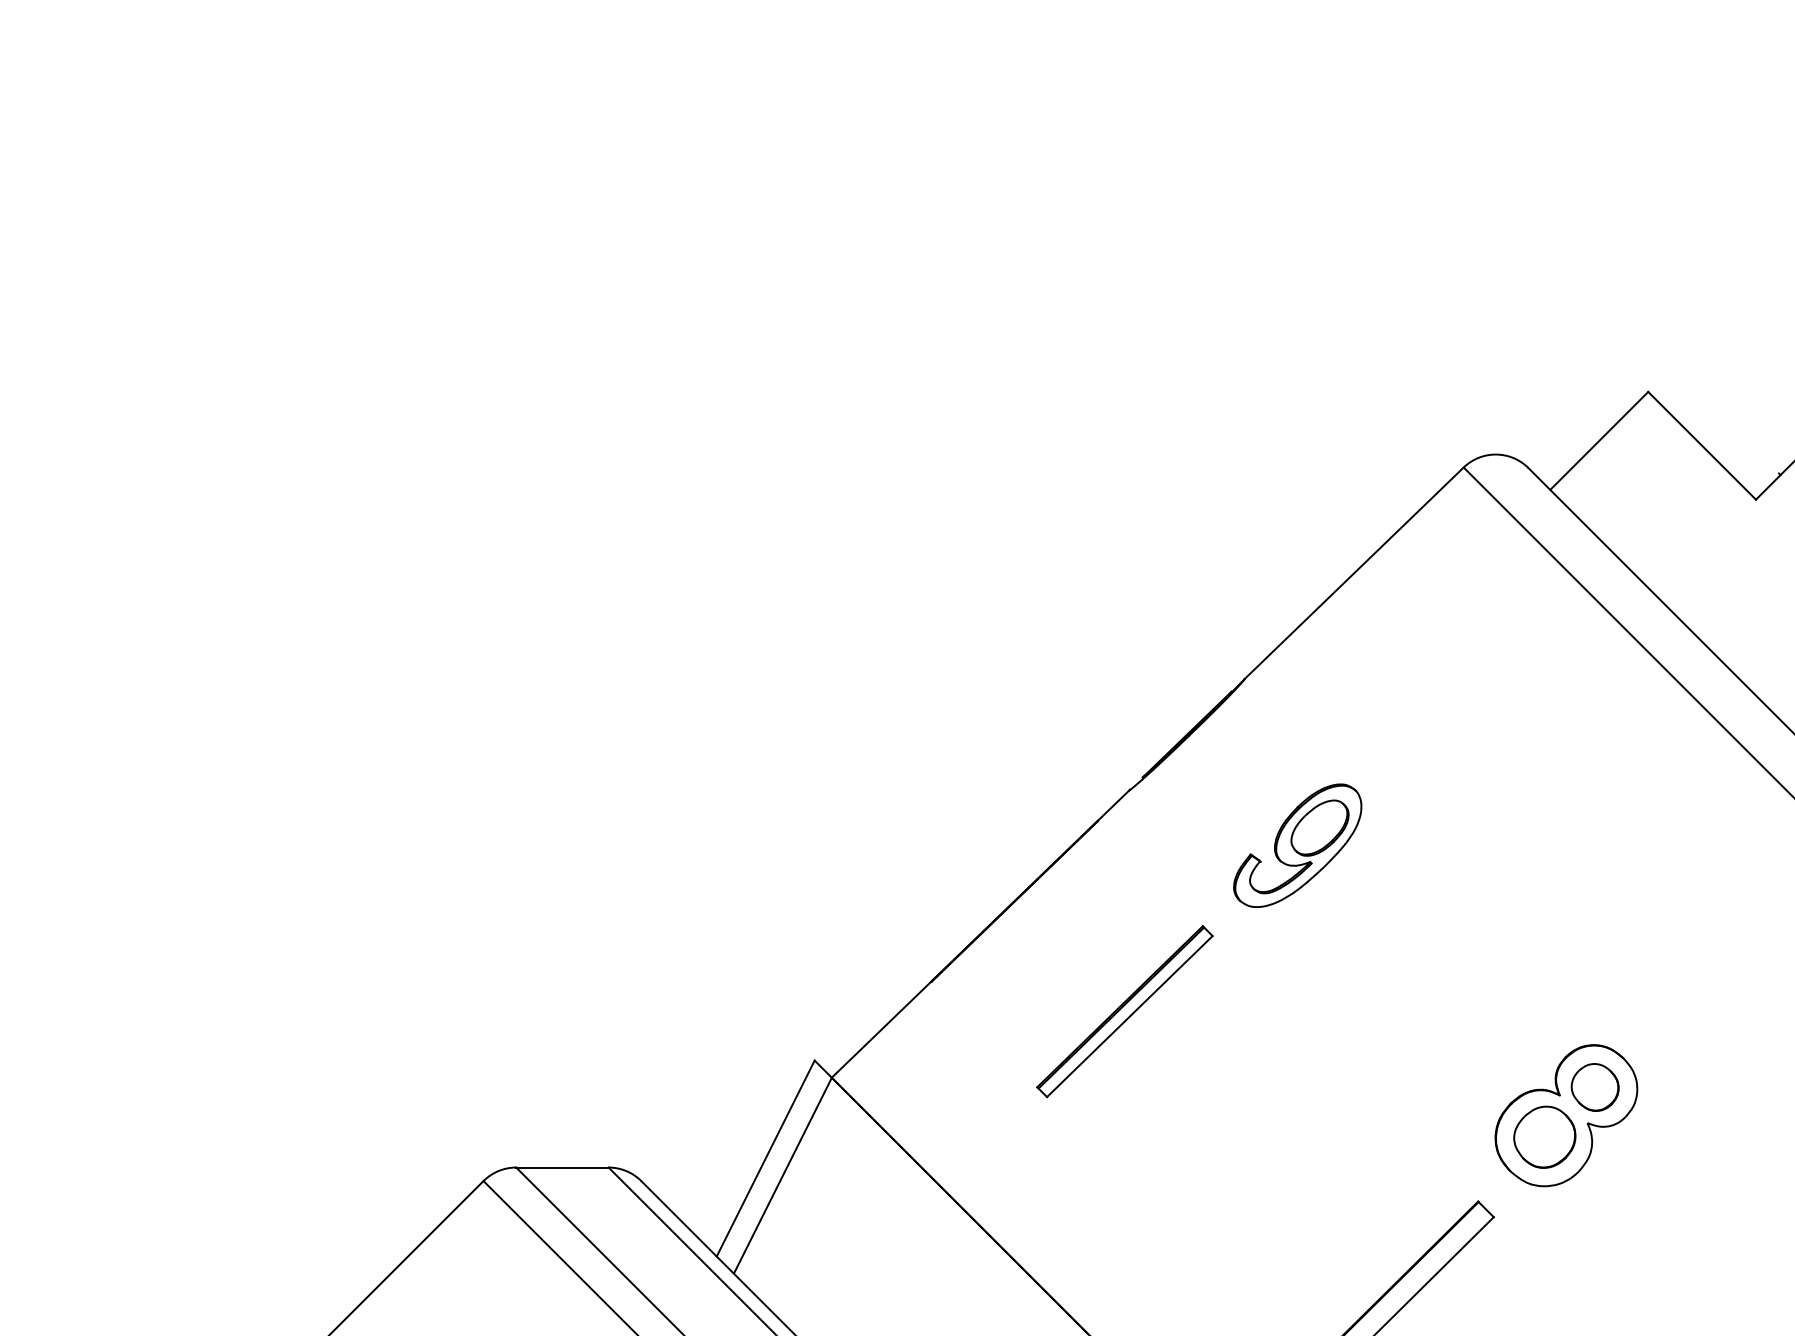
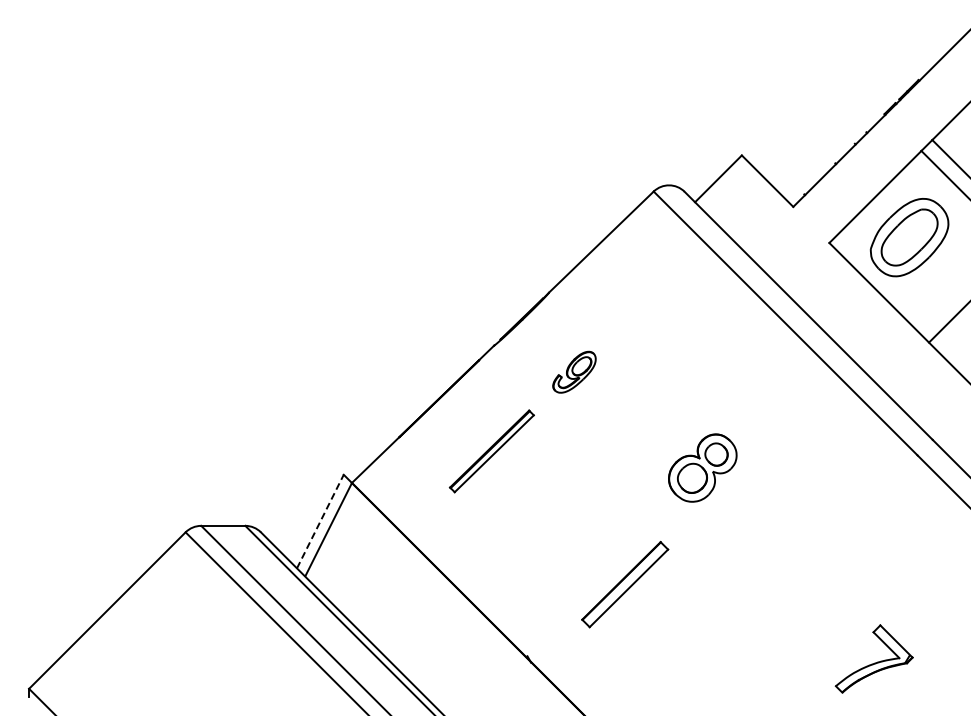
part: (1297, 846) -> (574, 372), size x0.7
part: (1565, 1114) -> (702, 467), moved
line: (765, 1158) -> (320, 521), solid -> dashed

